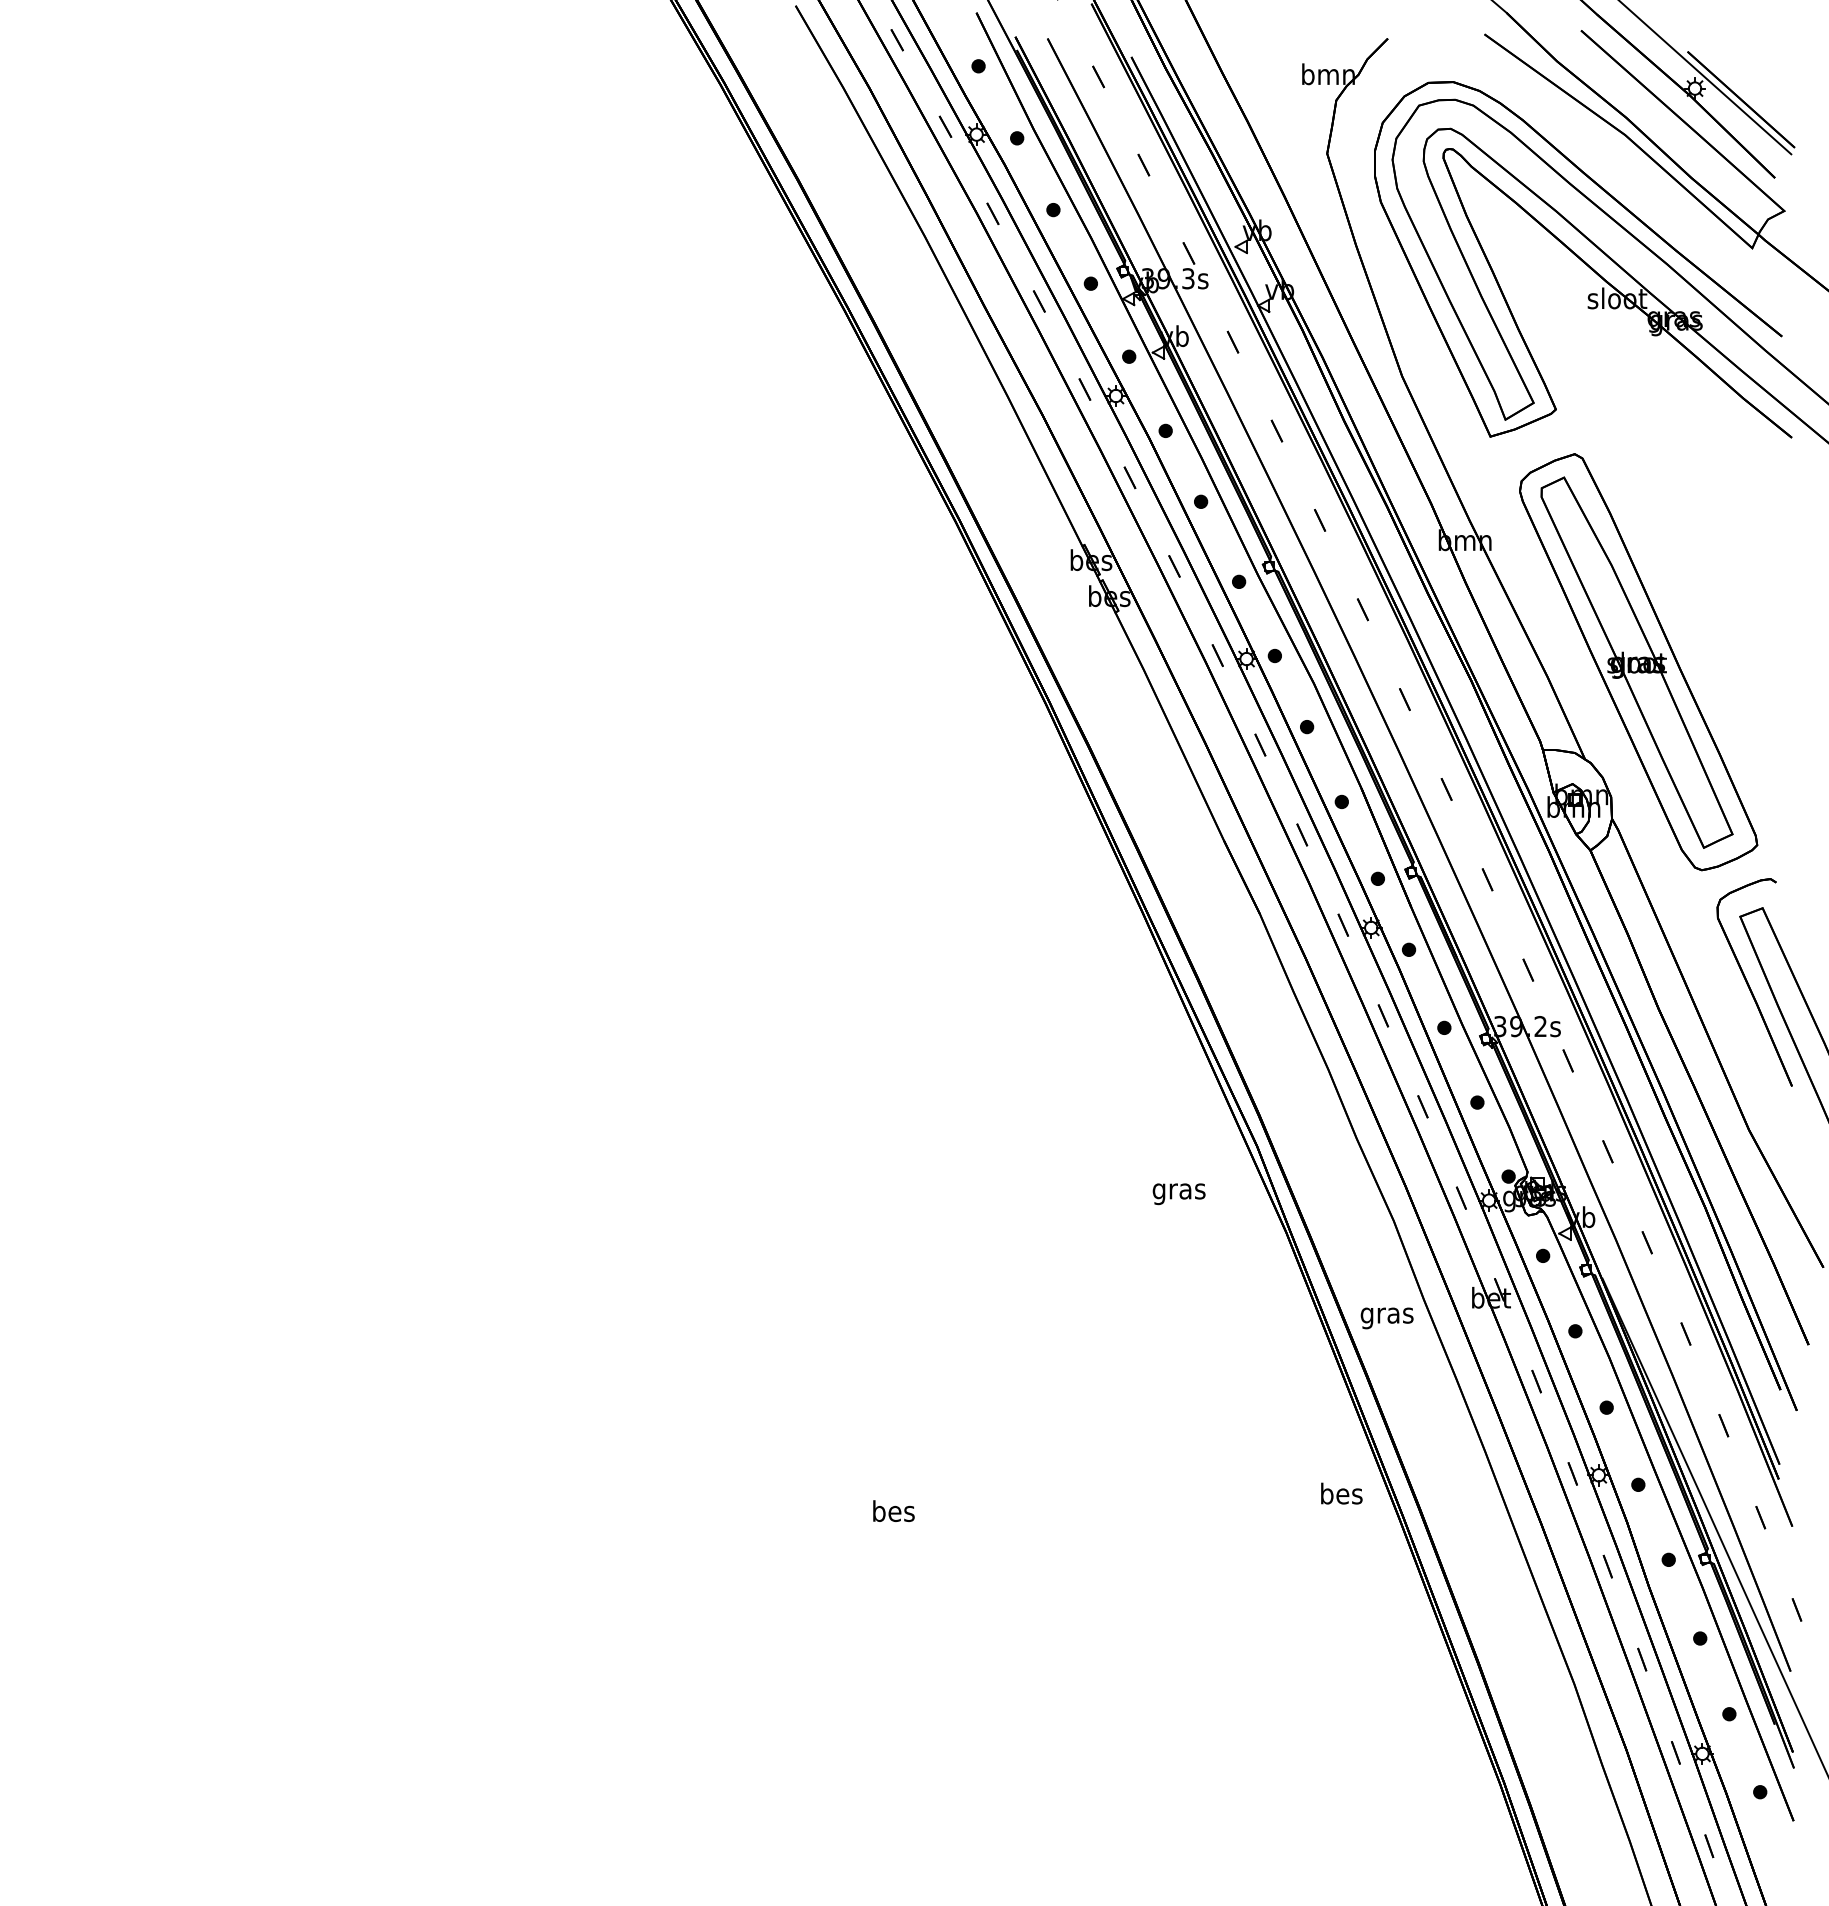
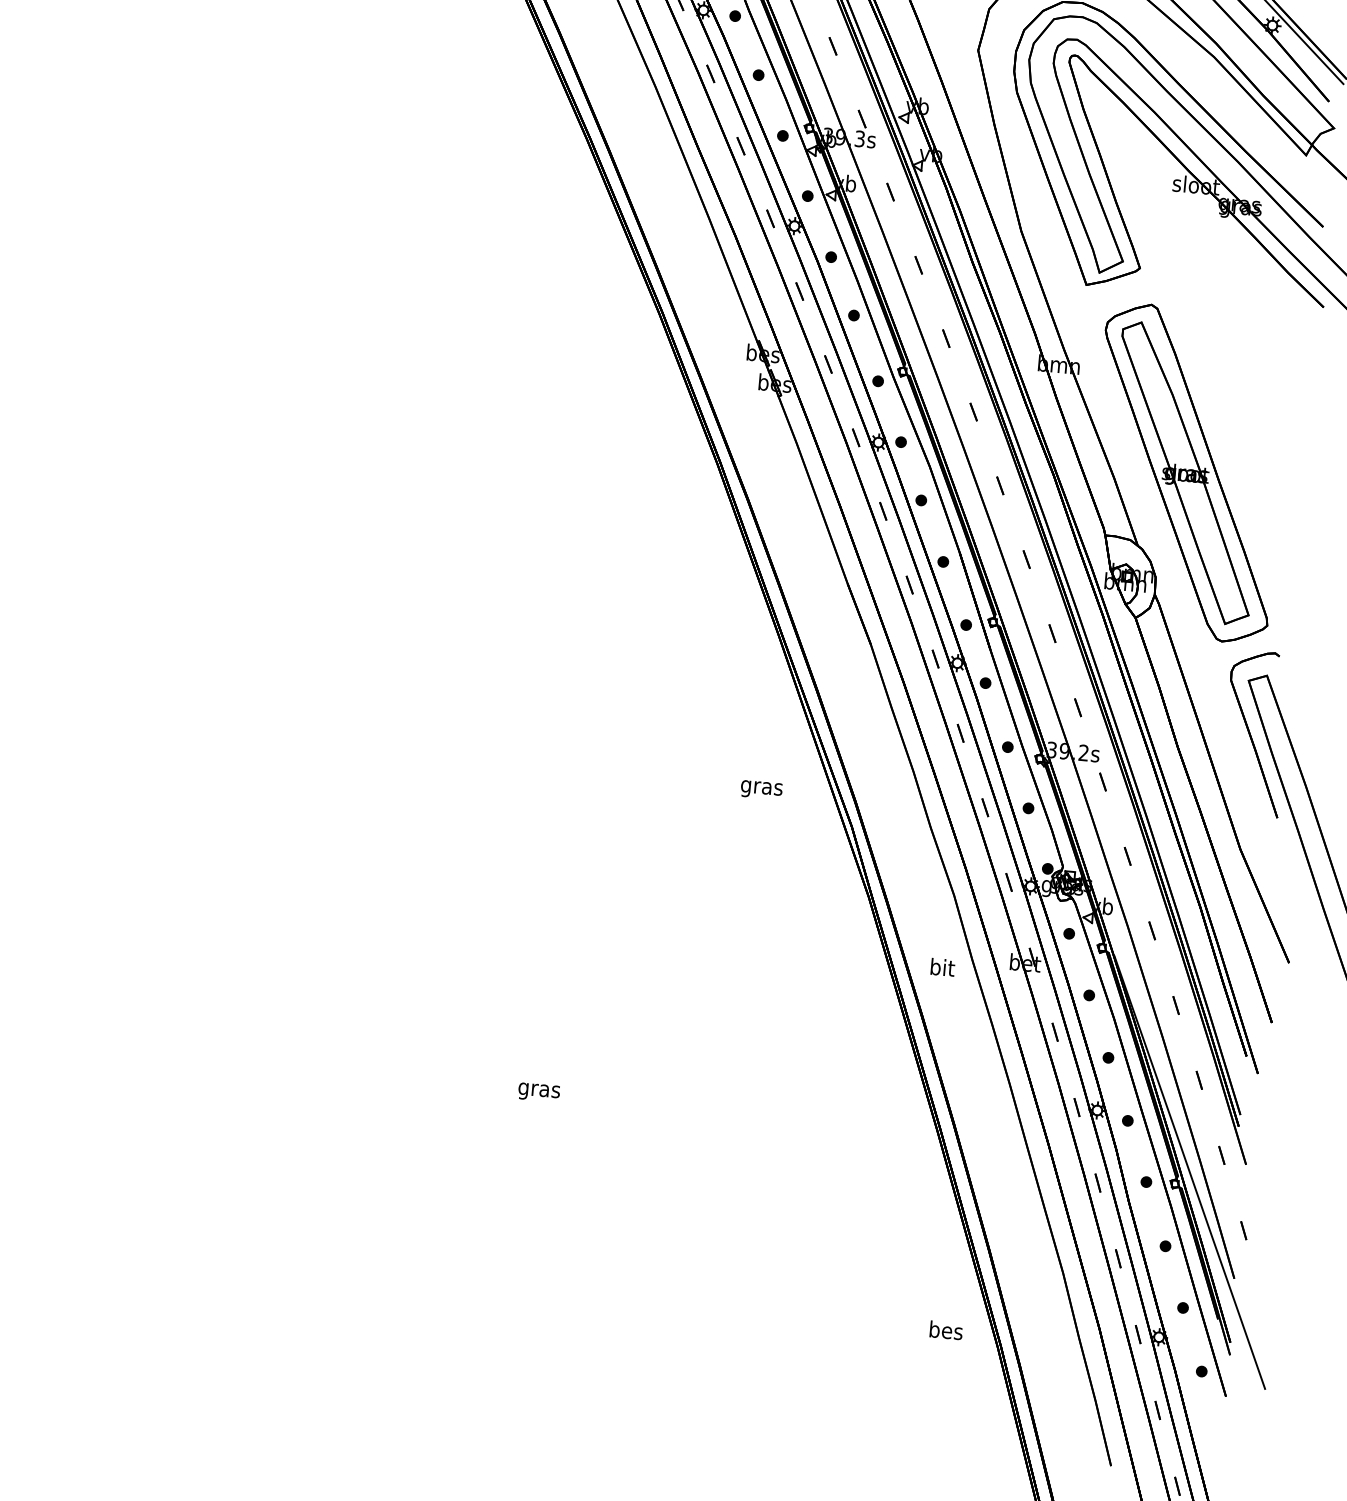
text: (1178, 1194) -> (761, 790), moved
text: (1386, 1315) -> (941, 969), gras -> bit
text: (1341, 1493) -> (946, 1330), moved
text: (893, 1513) -> (539, 1090), bes -> gras

